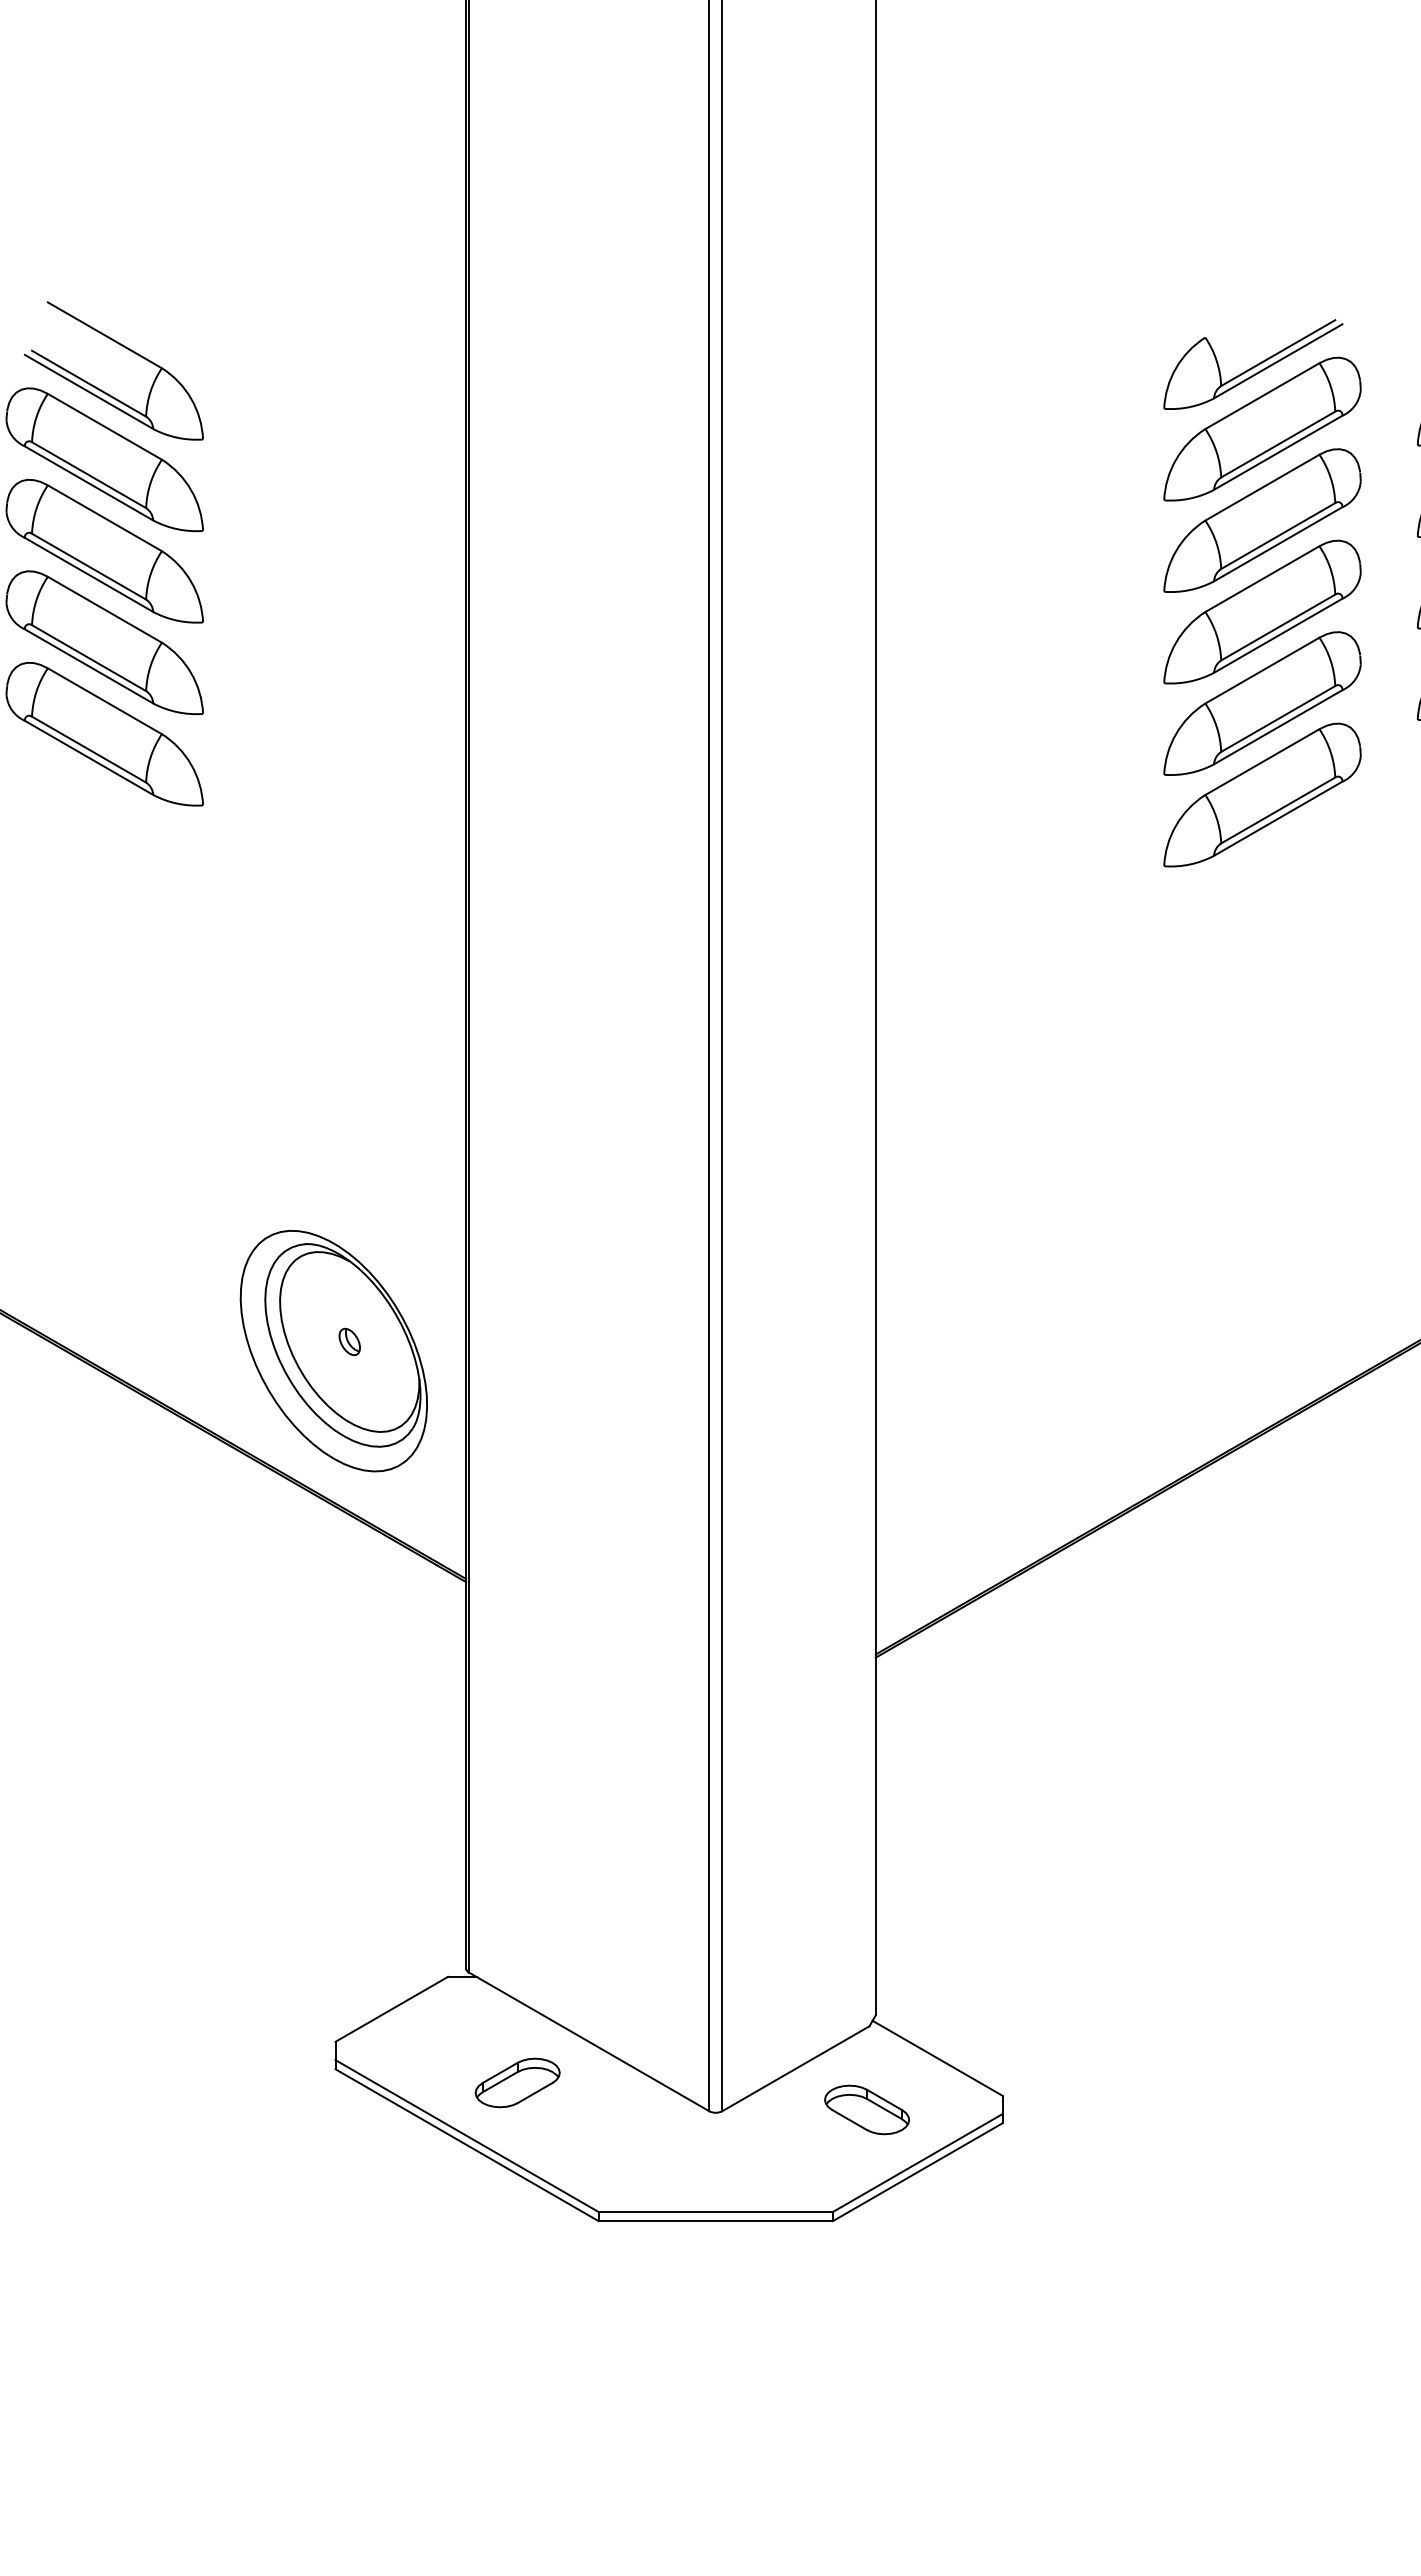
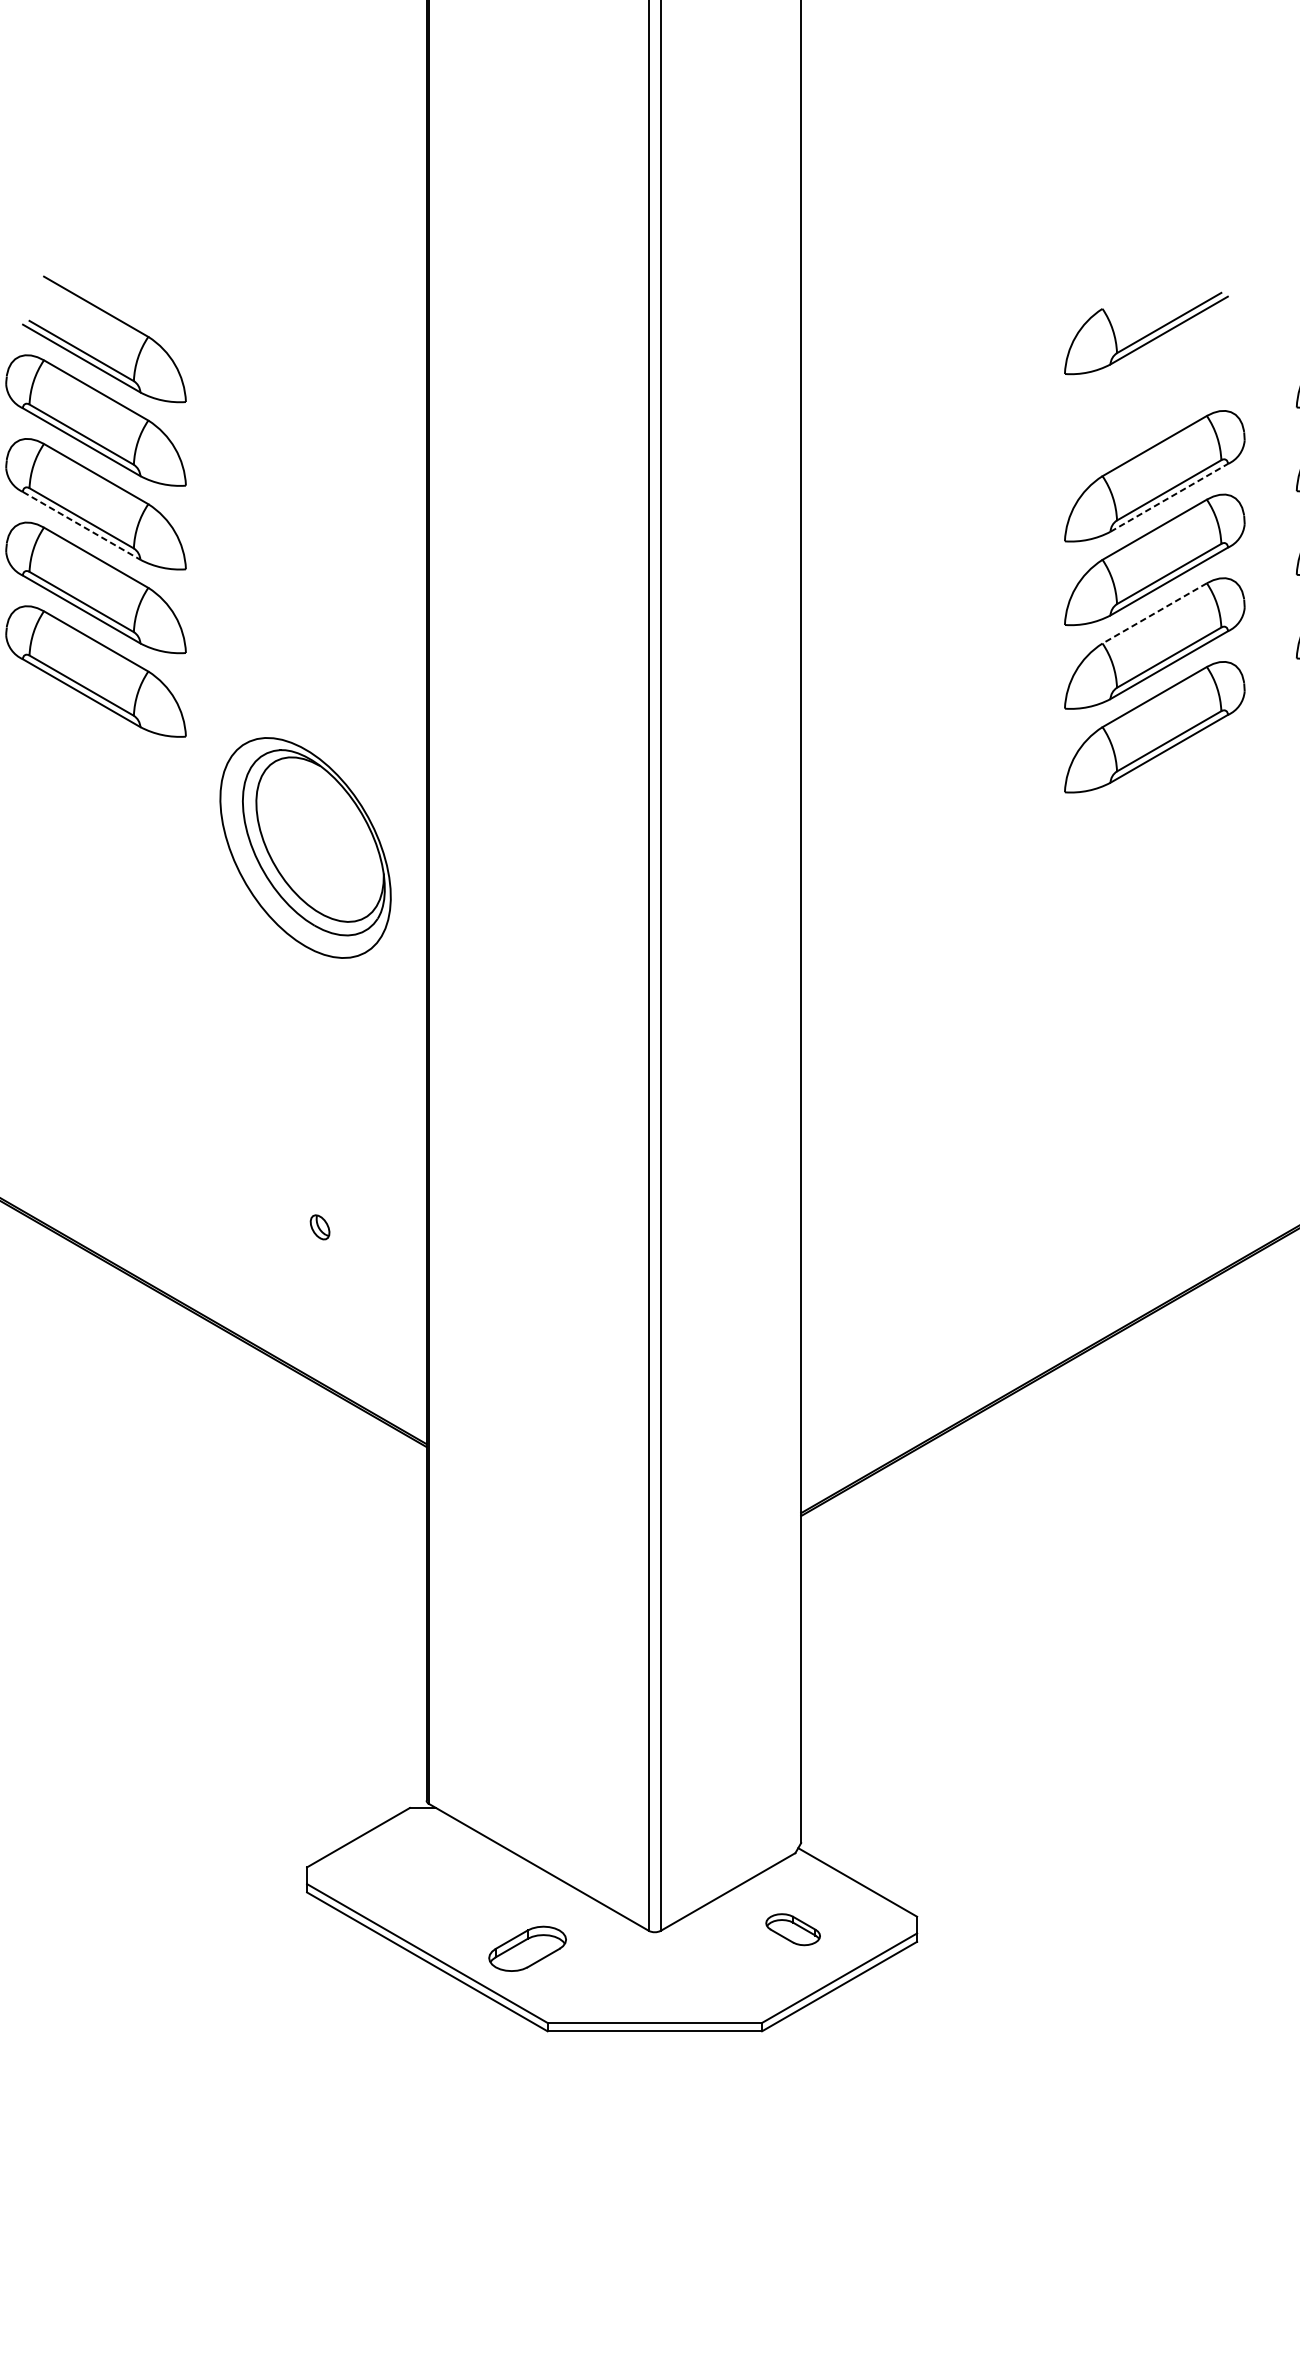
part: (1262, 428) -> (1154, 391), removed
line: (1278, 544) -> (1169, 498), solid -> dashed
line: (89, 575) -> (82, 526), solid -> dashed
line: (1262, 670) -> (1154, 613), solid -> dashed
part: (333, 1351) -> (305, 848), moved
part: (517, 2082) -> (527, 1948), moved
part: (866, 2109) -> (792, 1929), size x0.7

